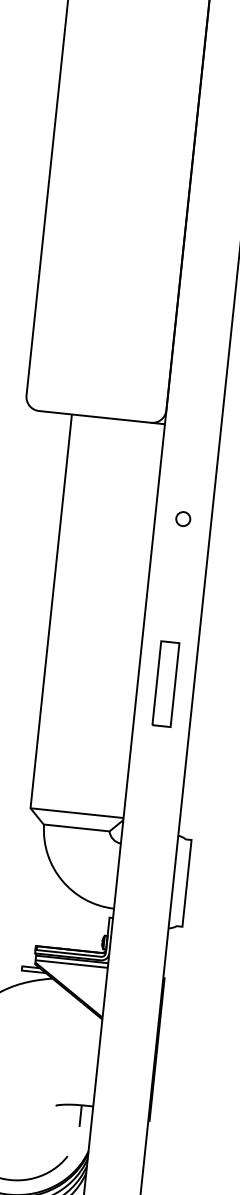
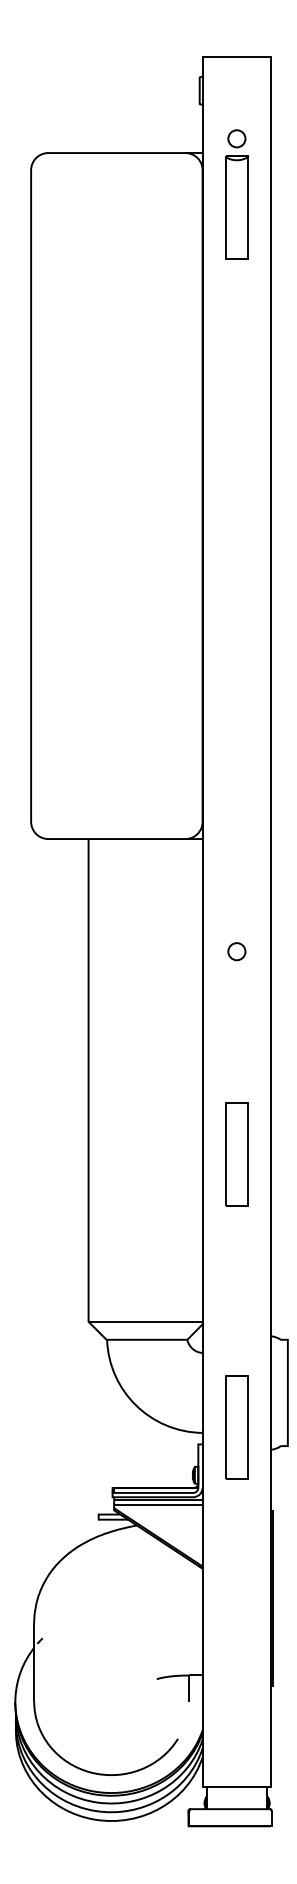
part: (142, 907) -> (236, 1427), added

